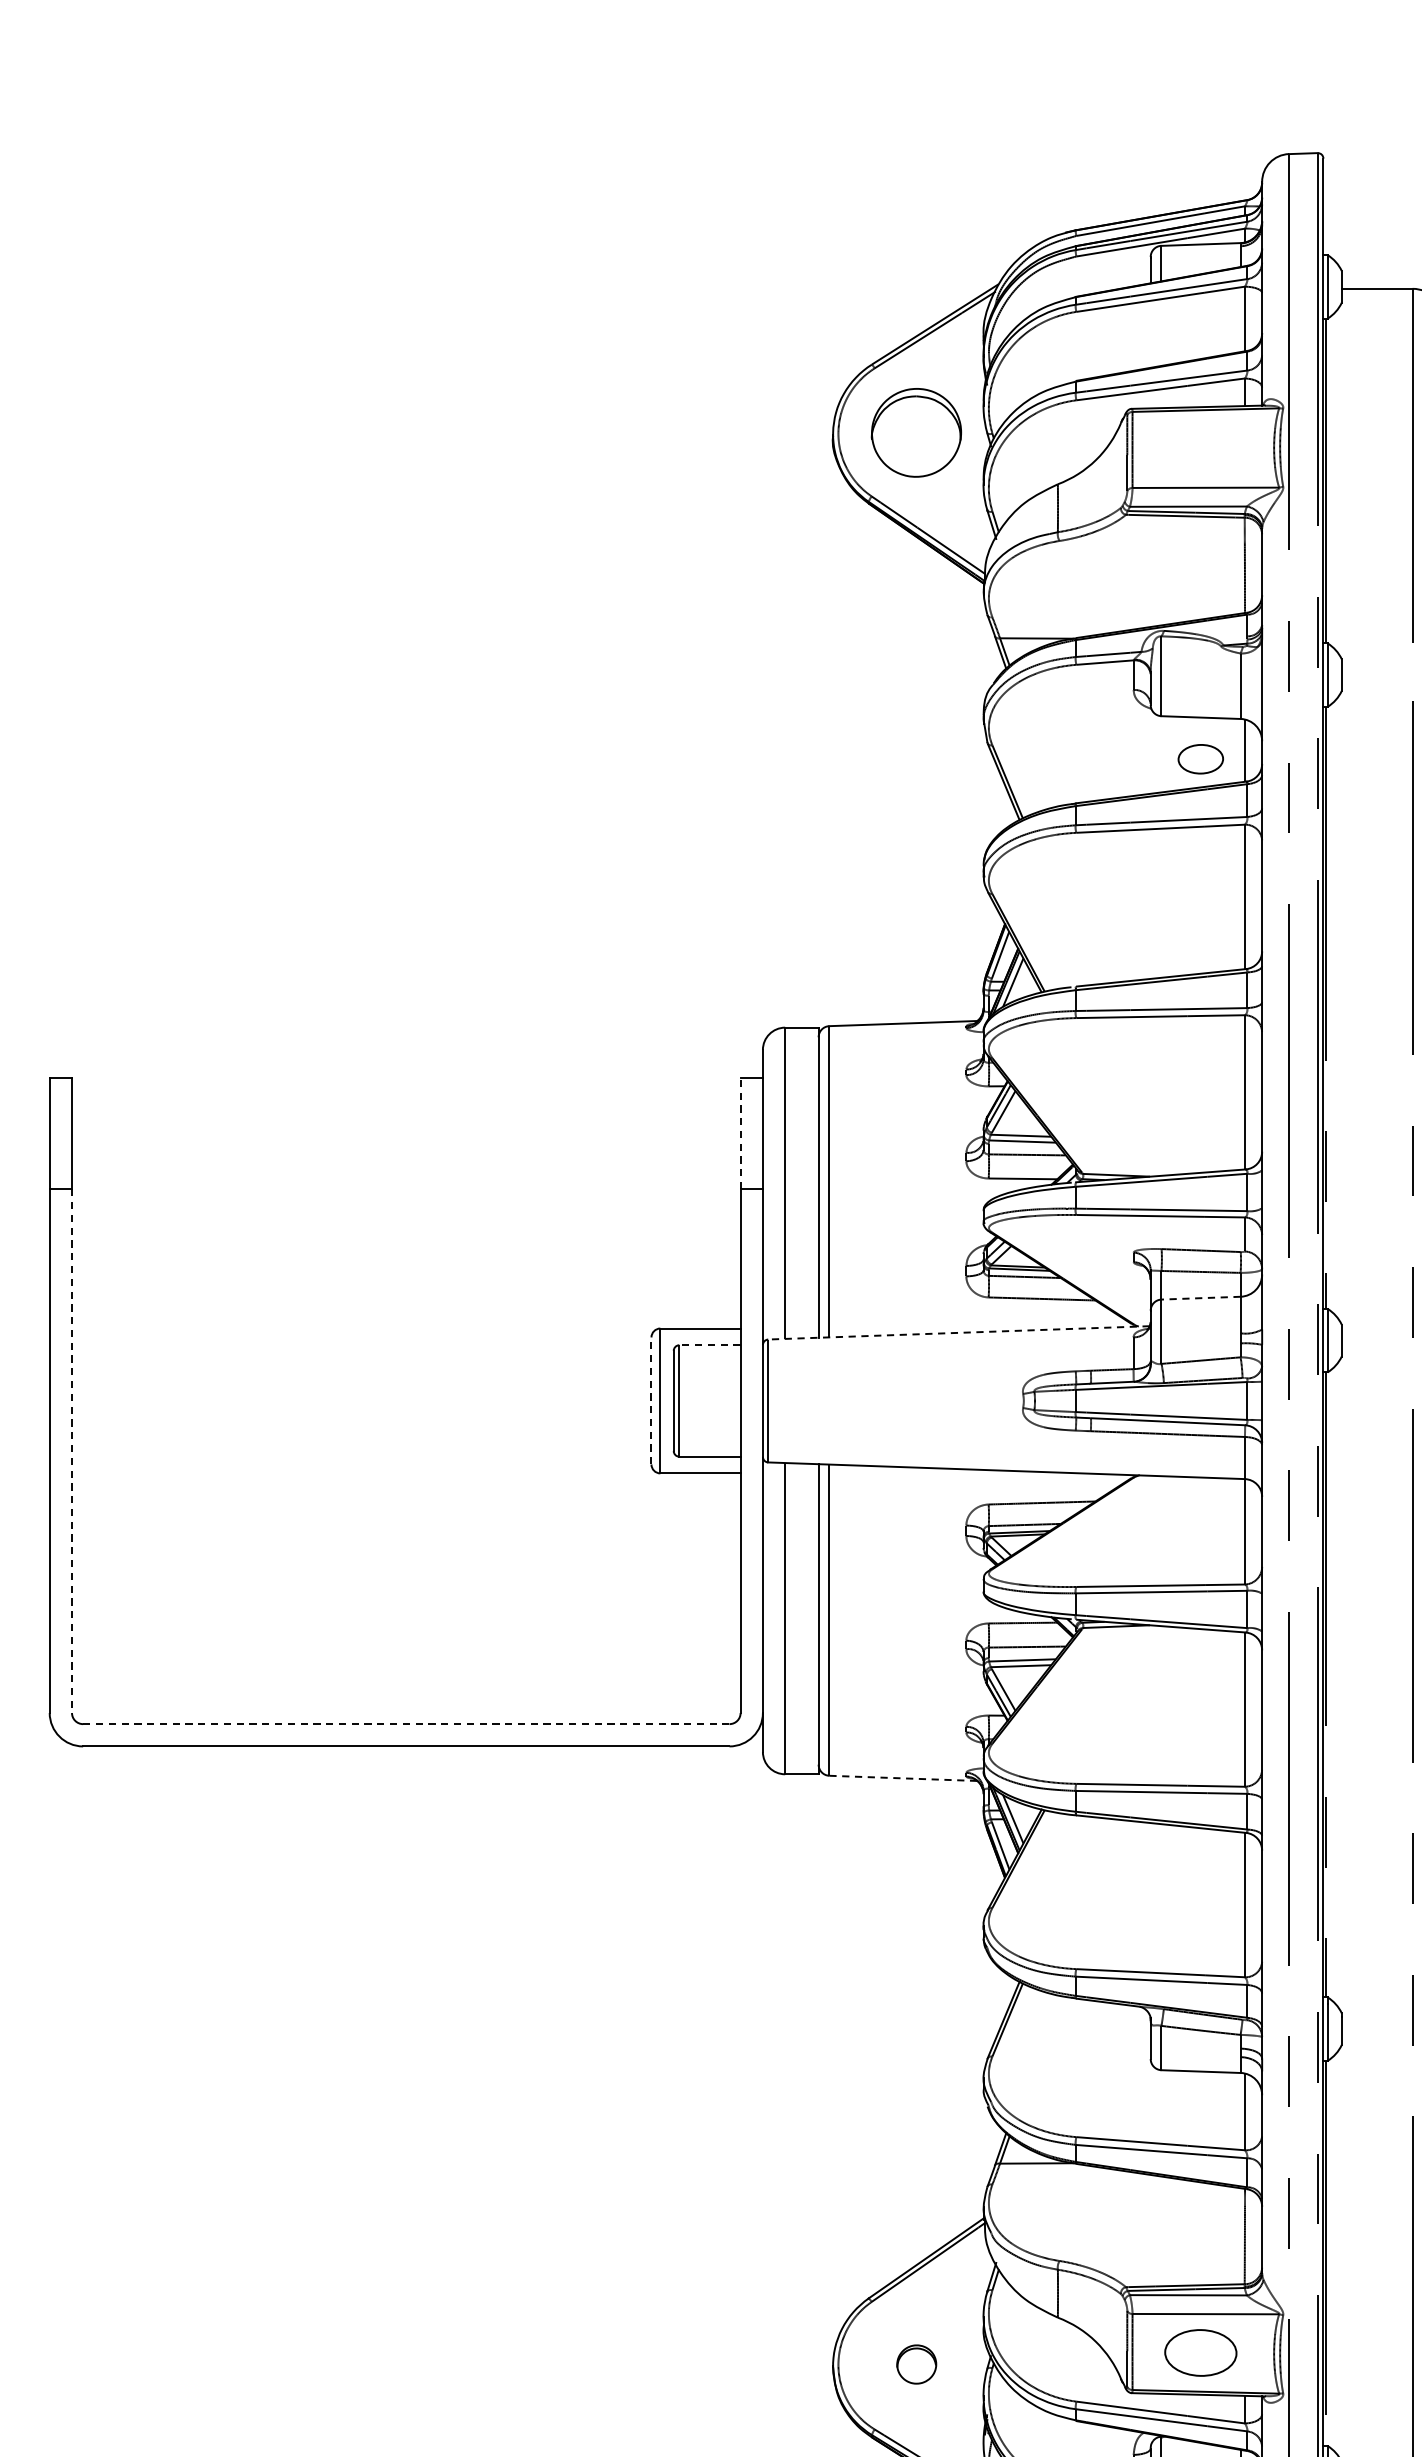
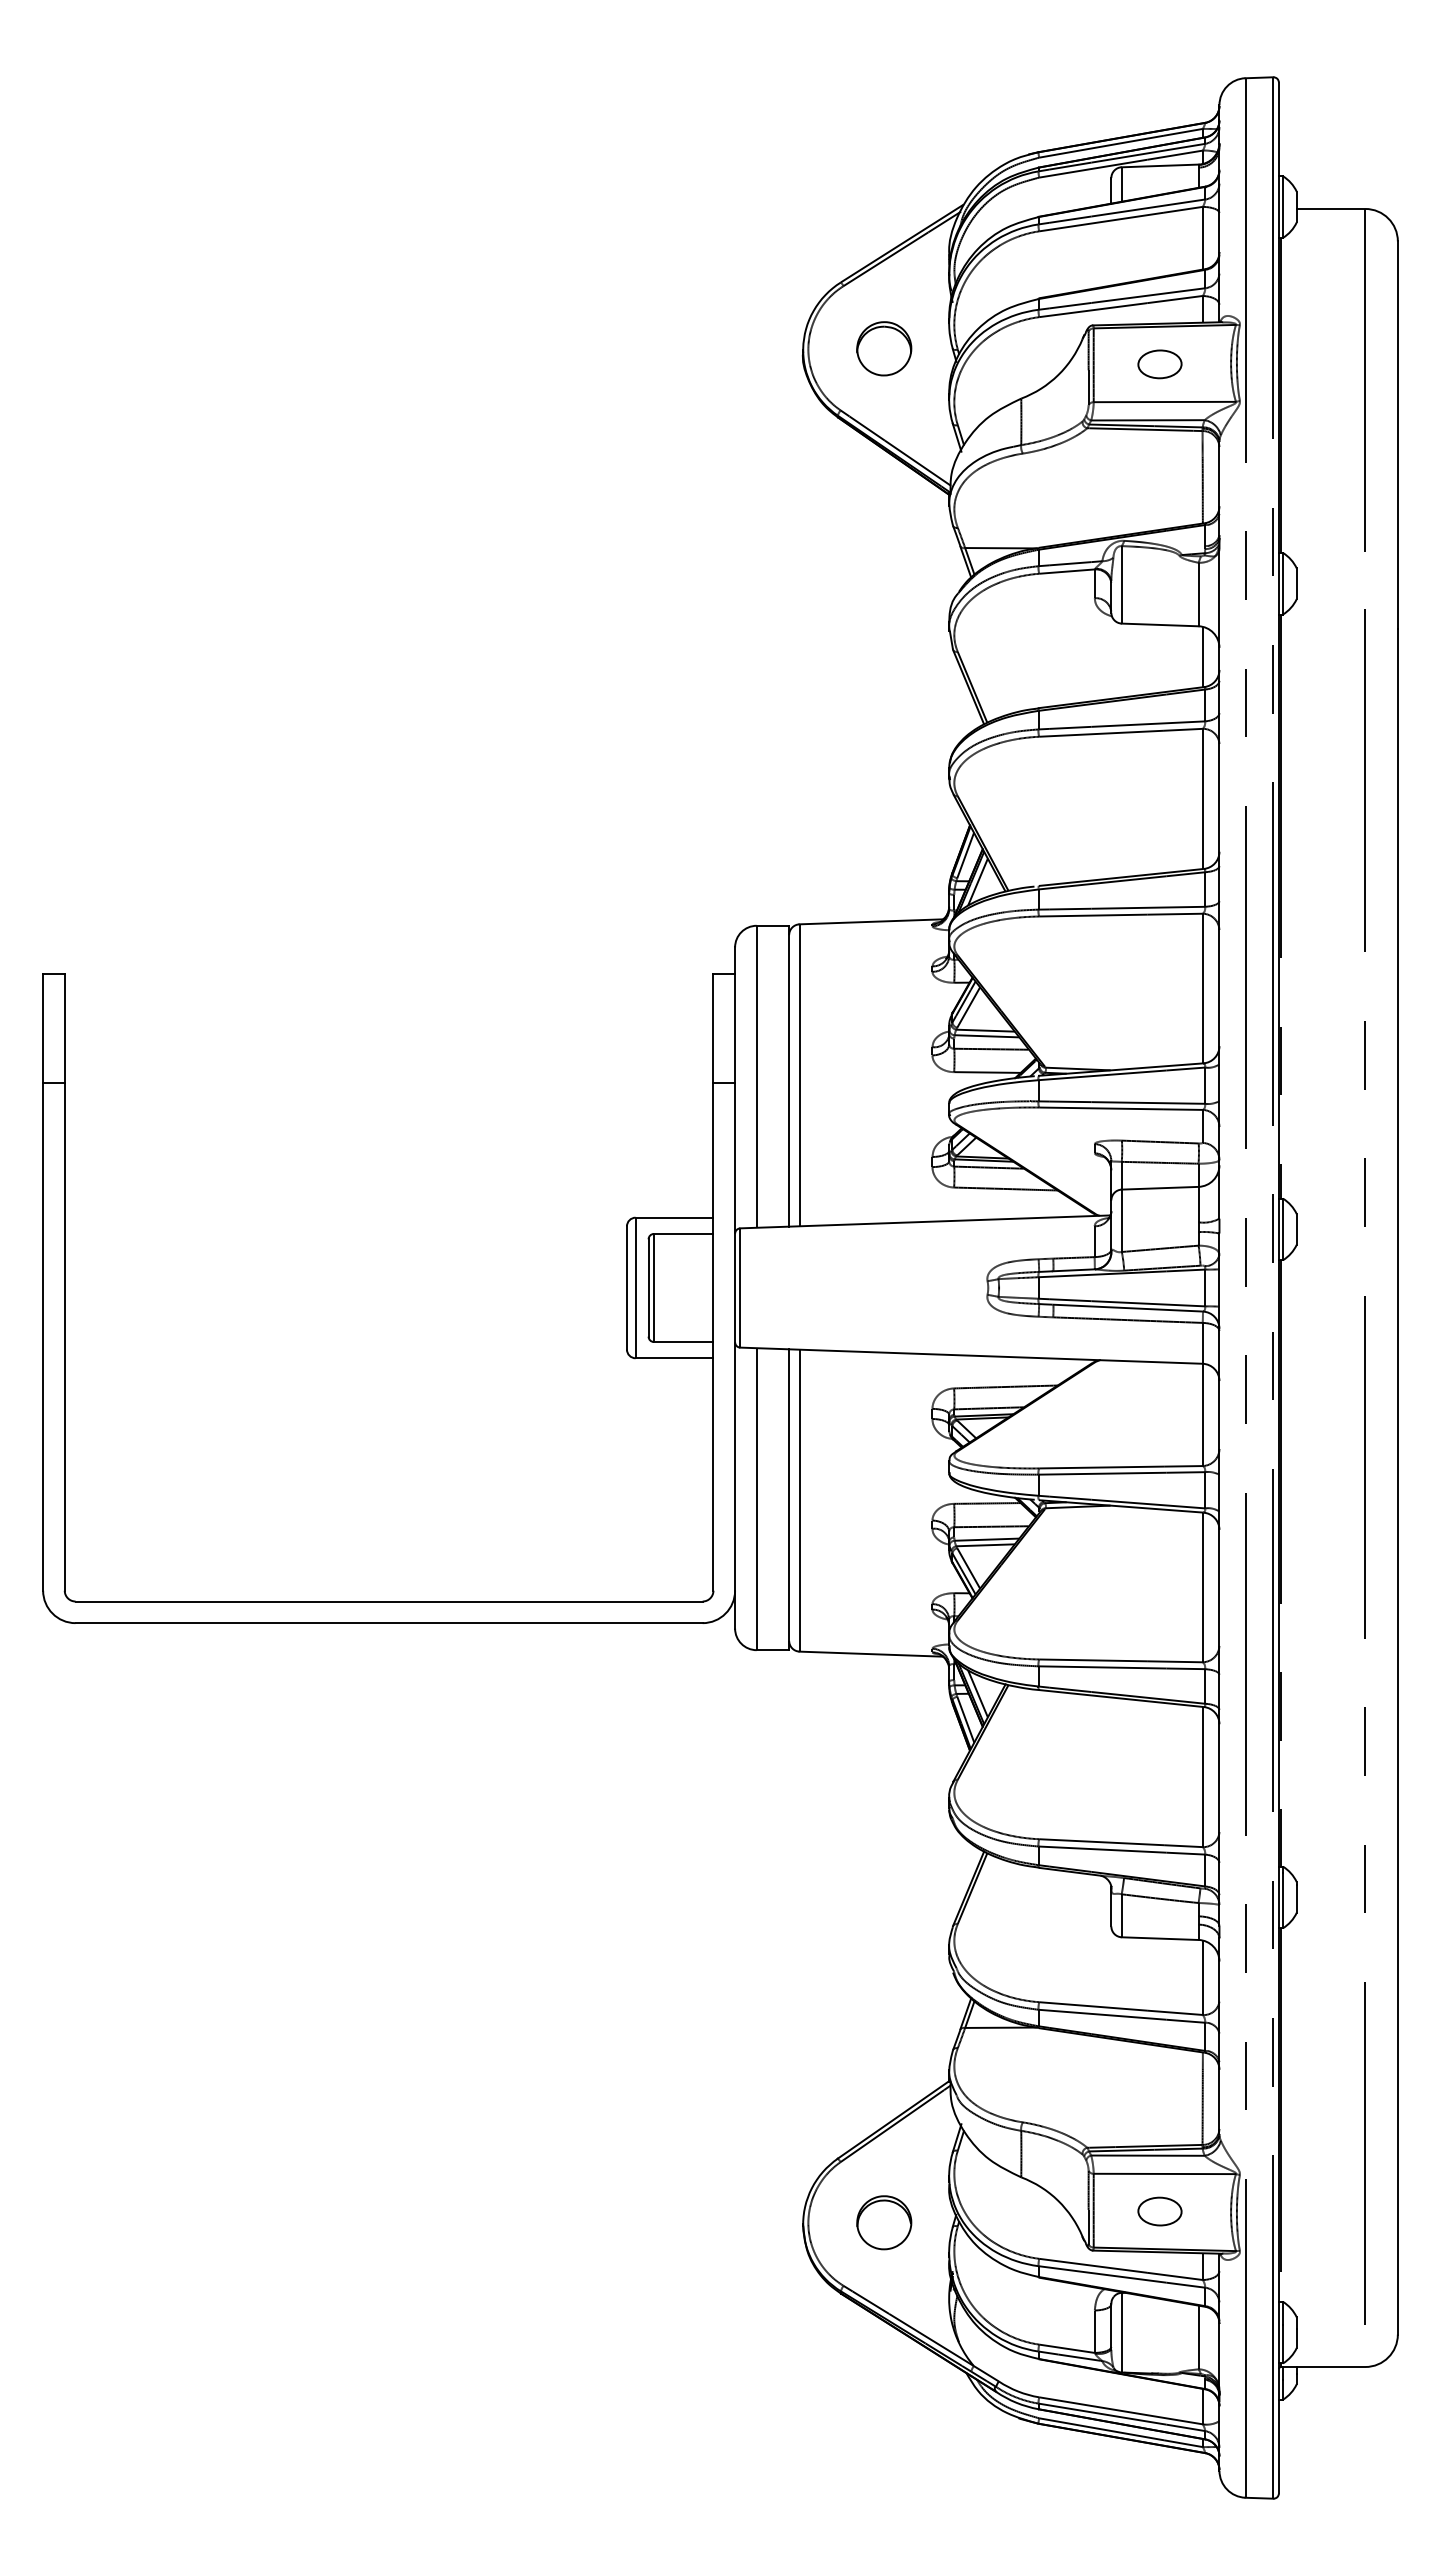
part: (916, 432) -> (884, 348), size x0.62
part: (1200, 759) -> (1159, 364), moved
line: (740, 1133) -> (713, 1028), dashed -> solid
line: (1200, 1298) -> (1159, 1188), dashed -> solid
line: (958, 1332) -> (924, 1221), dashed -> solid
line: (709, 1344) -> (683, 1233), dashed -> solid
line: (650, 1400) -> (626, 1287), dashed -> solid
line: (71, 1452) -> (64, 1337), dashed -> solid
line: (406, 1724) -> (389, 1601), dashed -> solid
line: (903, 1778) -> (871, 1654), dashed -> solid
part: (1200, 2352) -> (1159, 2211), size x0.62
part: (916, 2364) -> (884, 2222), size x1.43

